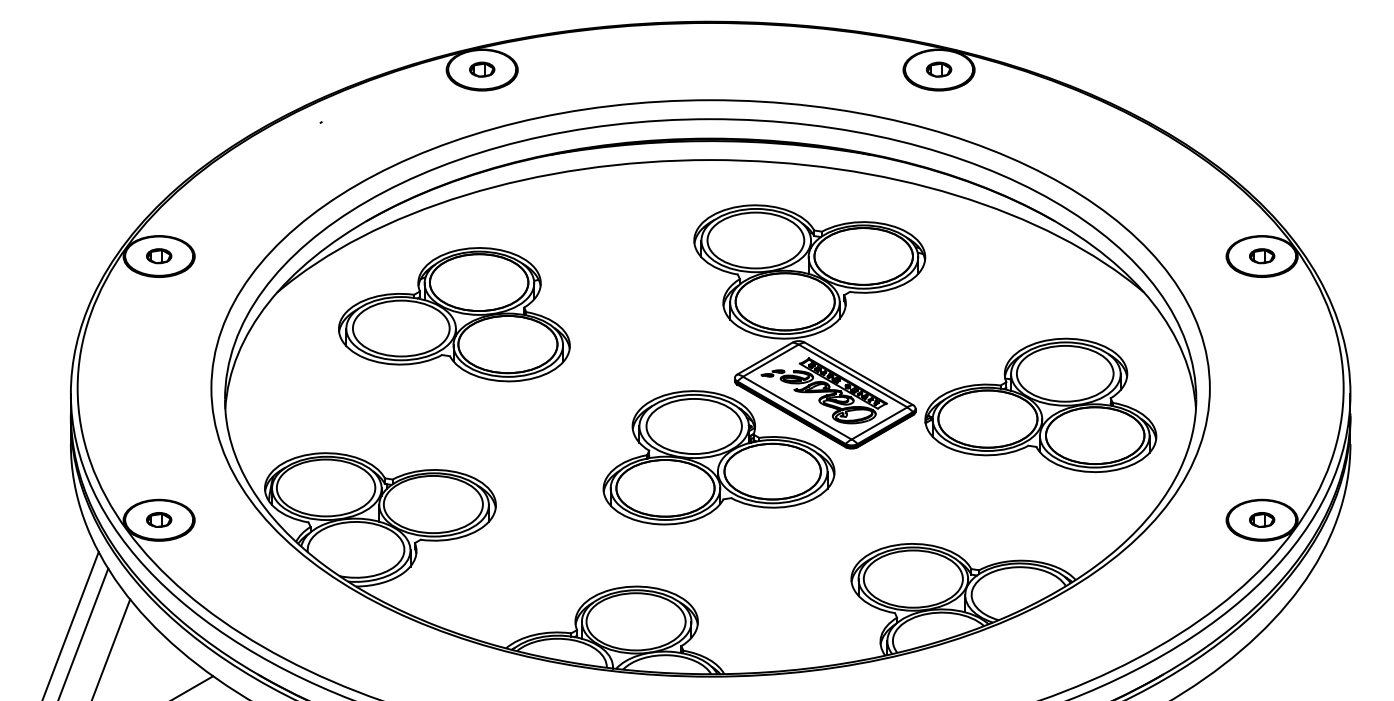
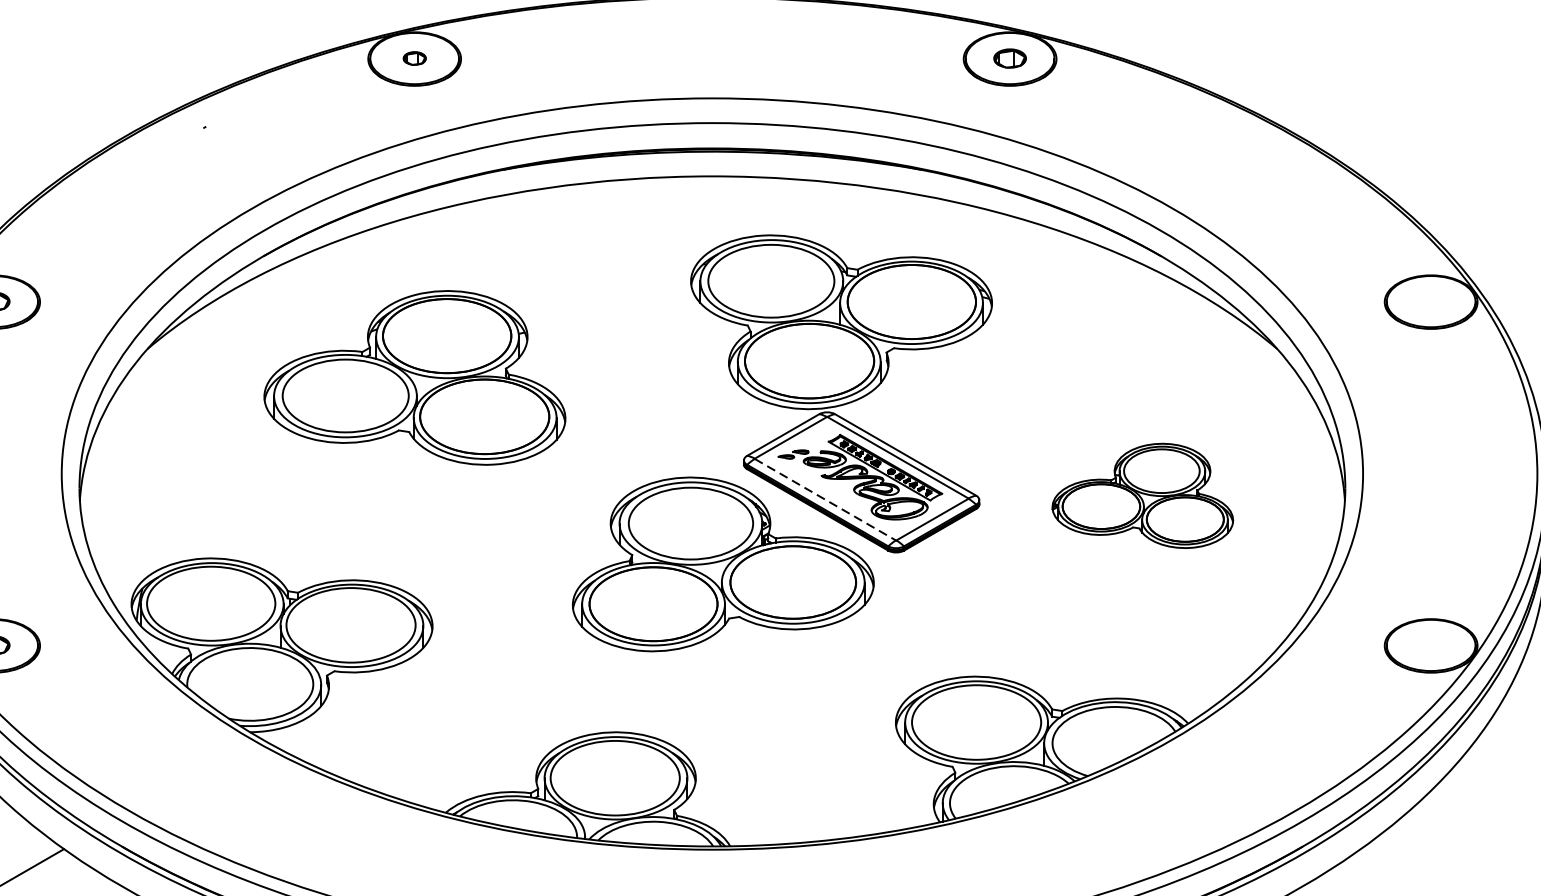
part: (482, 69) -> (415, 58), size x0.7
part: (1262, 256) -> (1431, 302), removed
part: (454, 314) -> (415, 377), moved
part: (1040, 404) -> (1142, 494), size x0.6
line: (797, 408) -> (825, 500), solid -> dashed
part: (1262, 519) -> (1431, 644), removed

